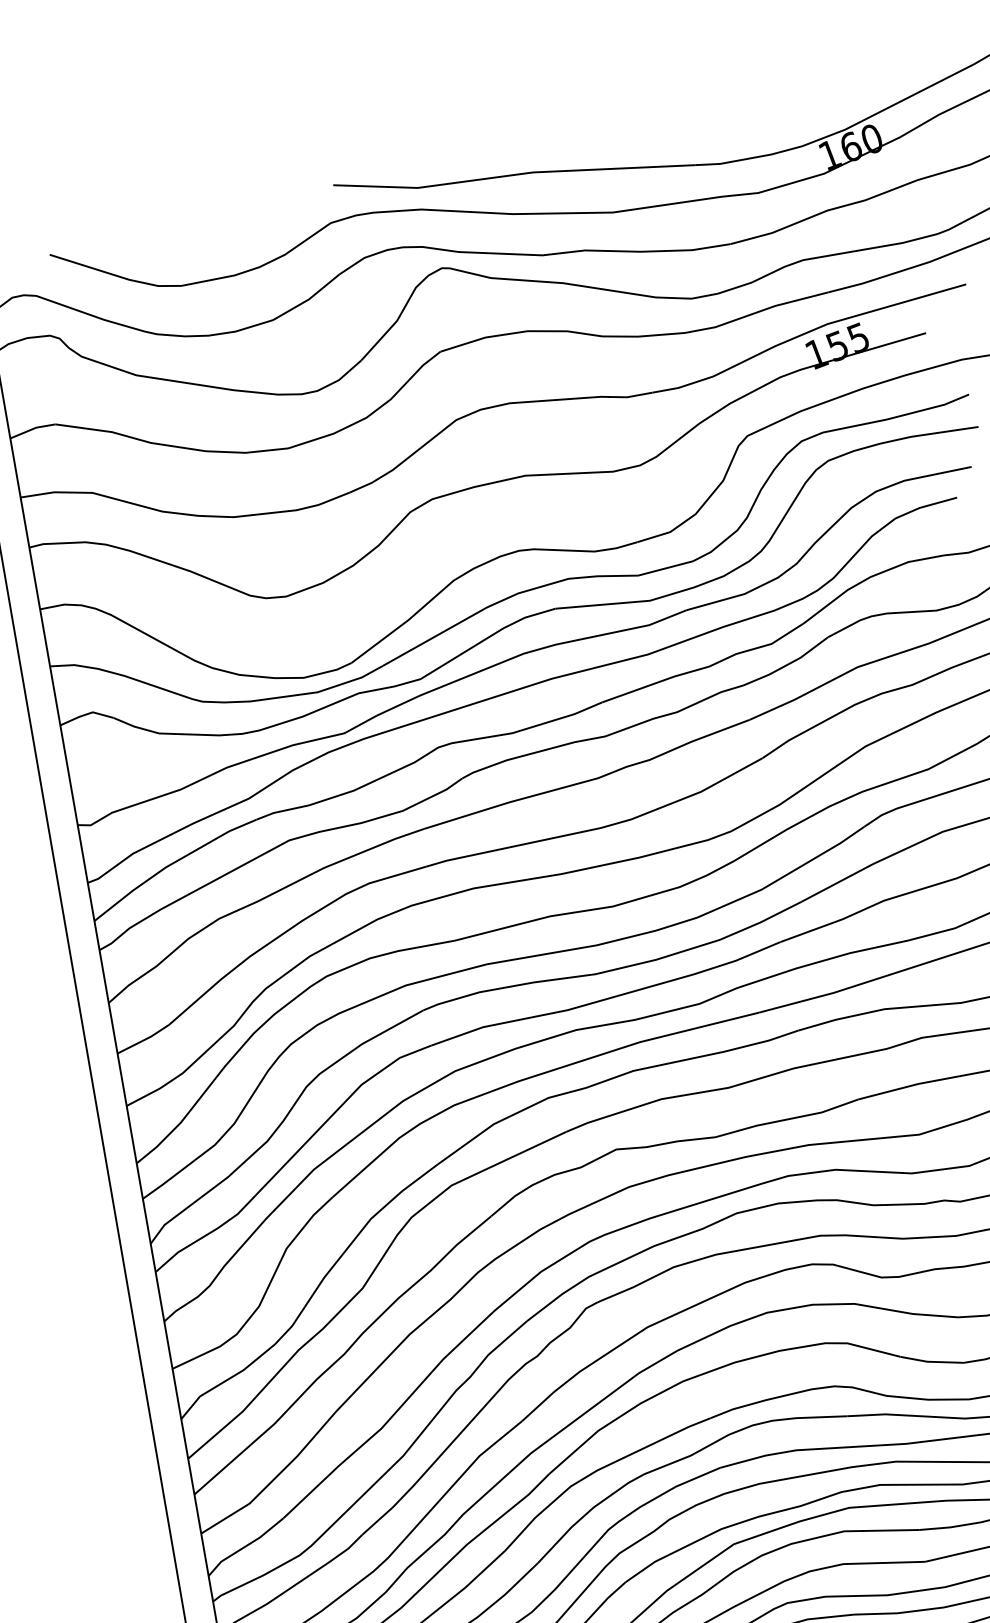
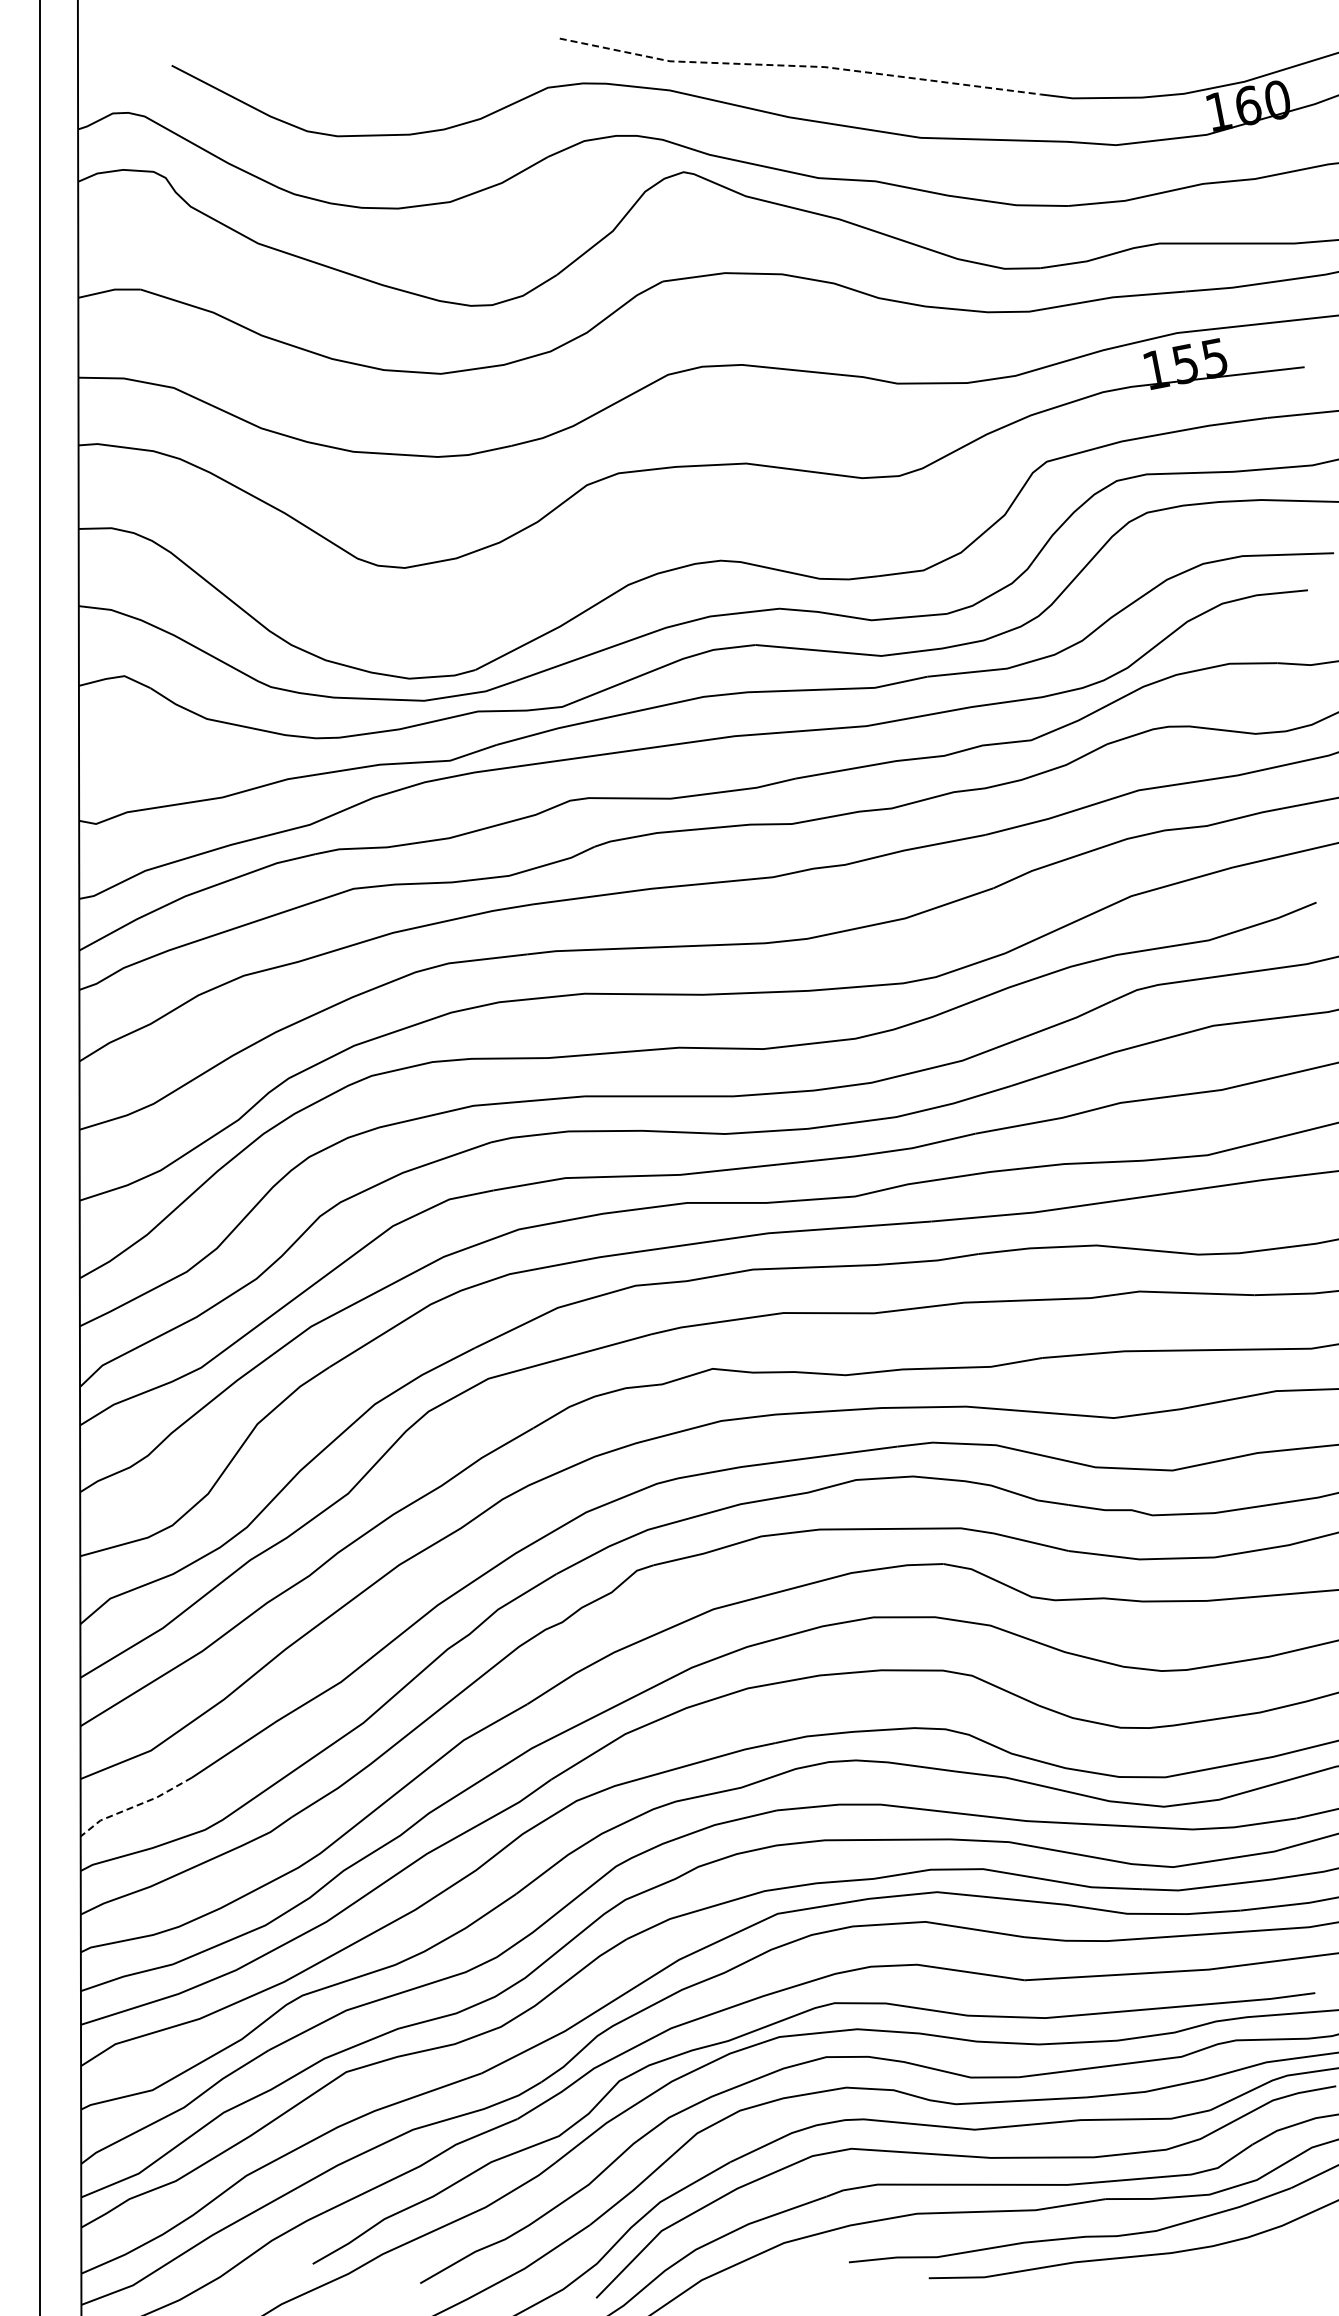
line: (514, 175) -> (800, 66), solid -> dashed
line: (245, 1546) -> (135, 1806), solid -> dashed

